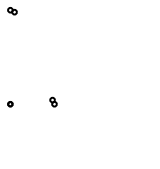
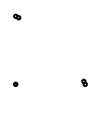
part: (53, 101) -> (84, 82), moved

